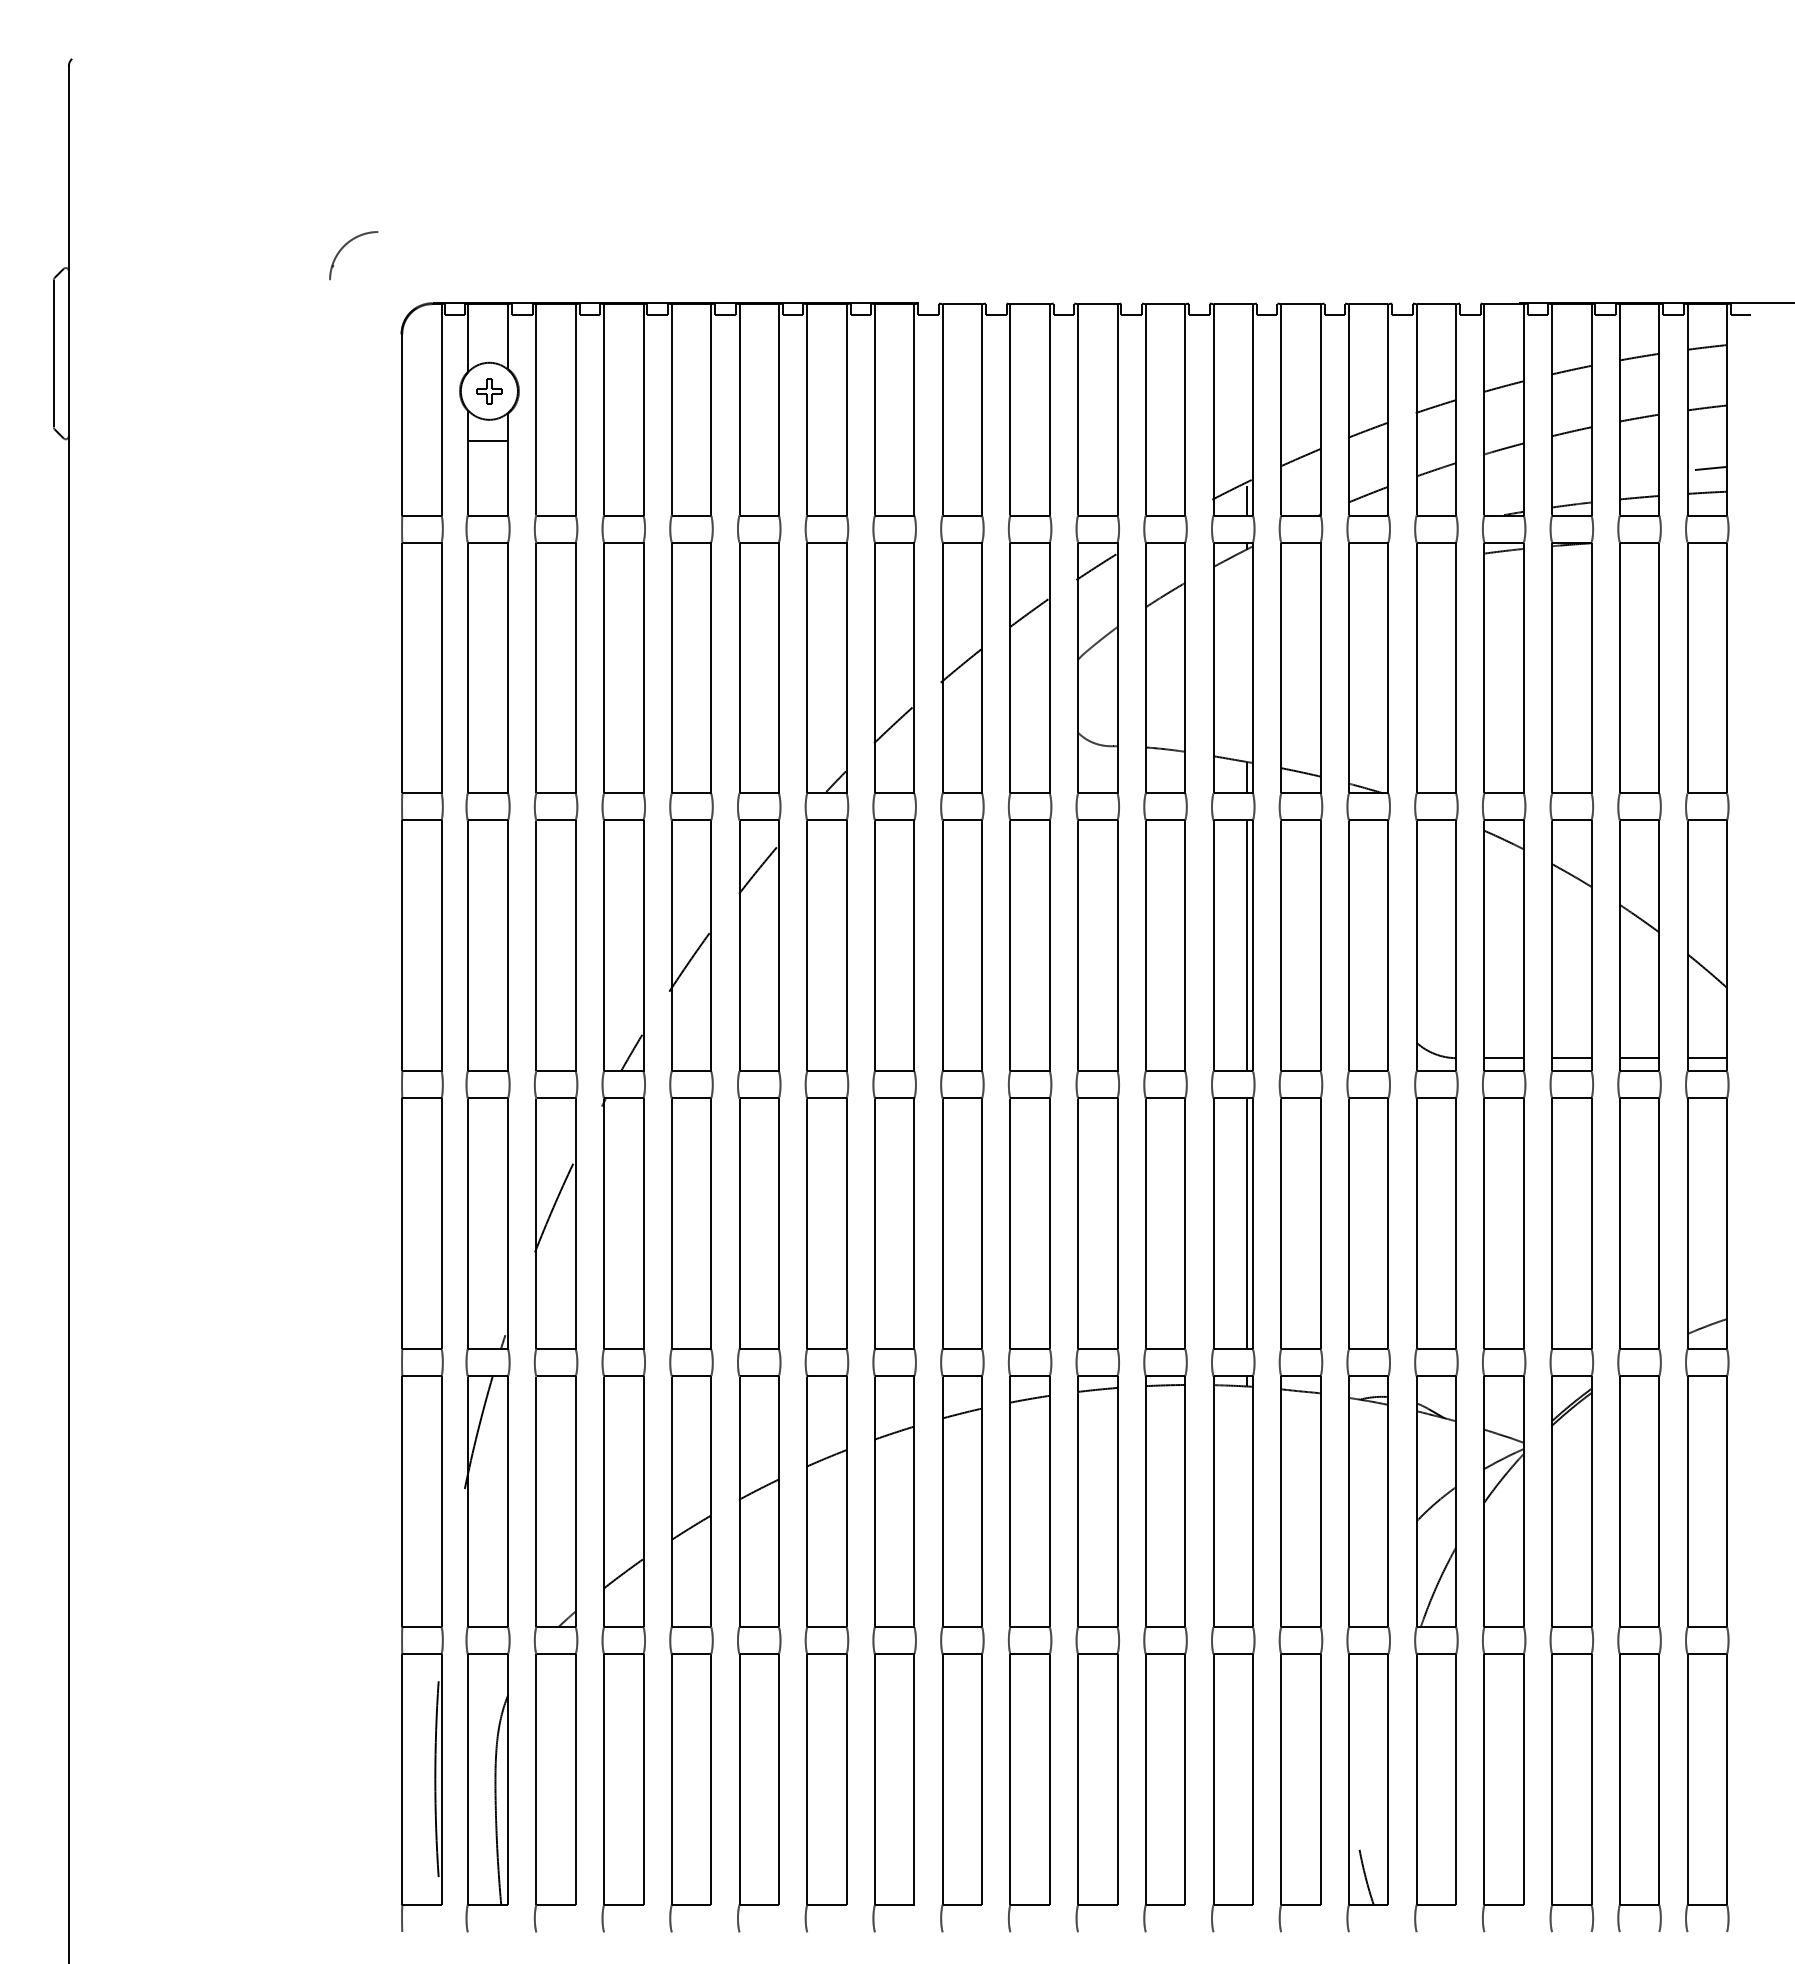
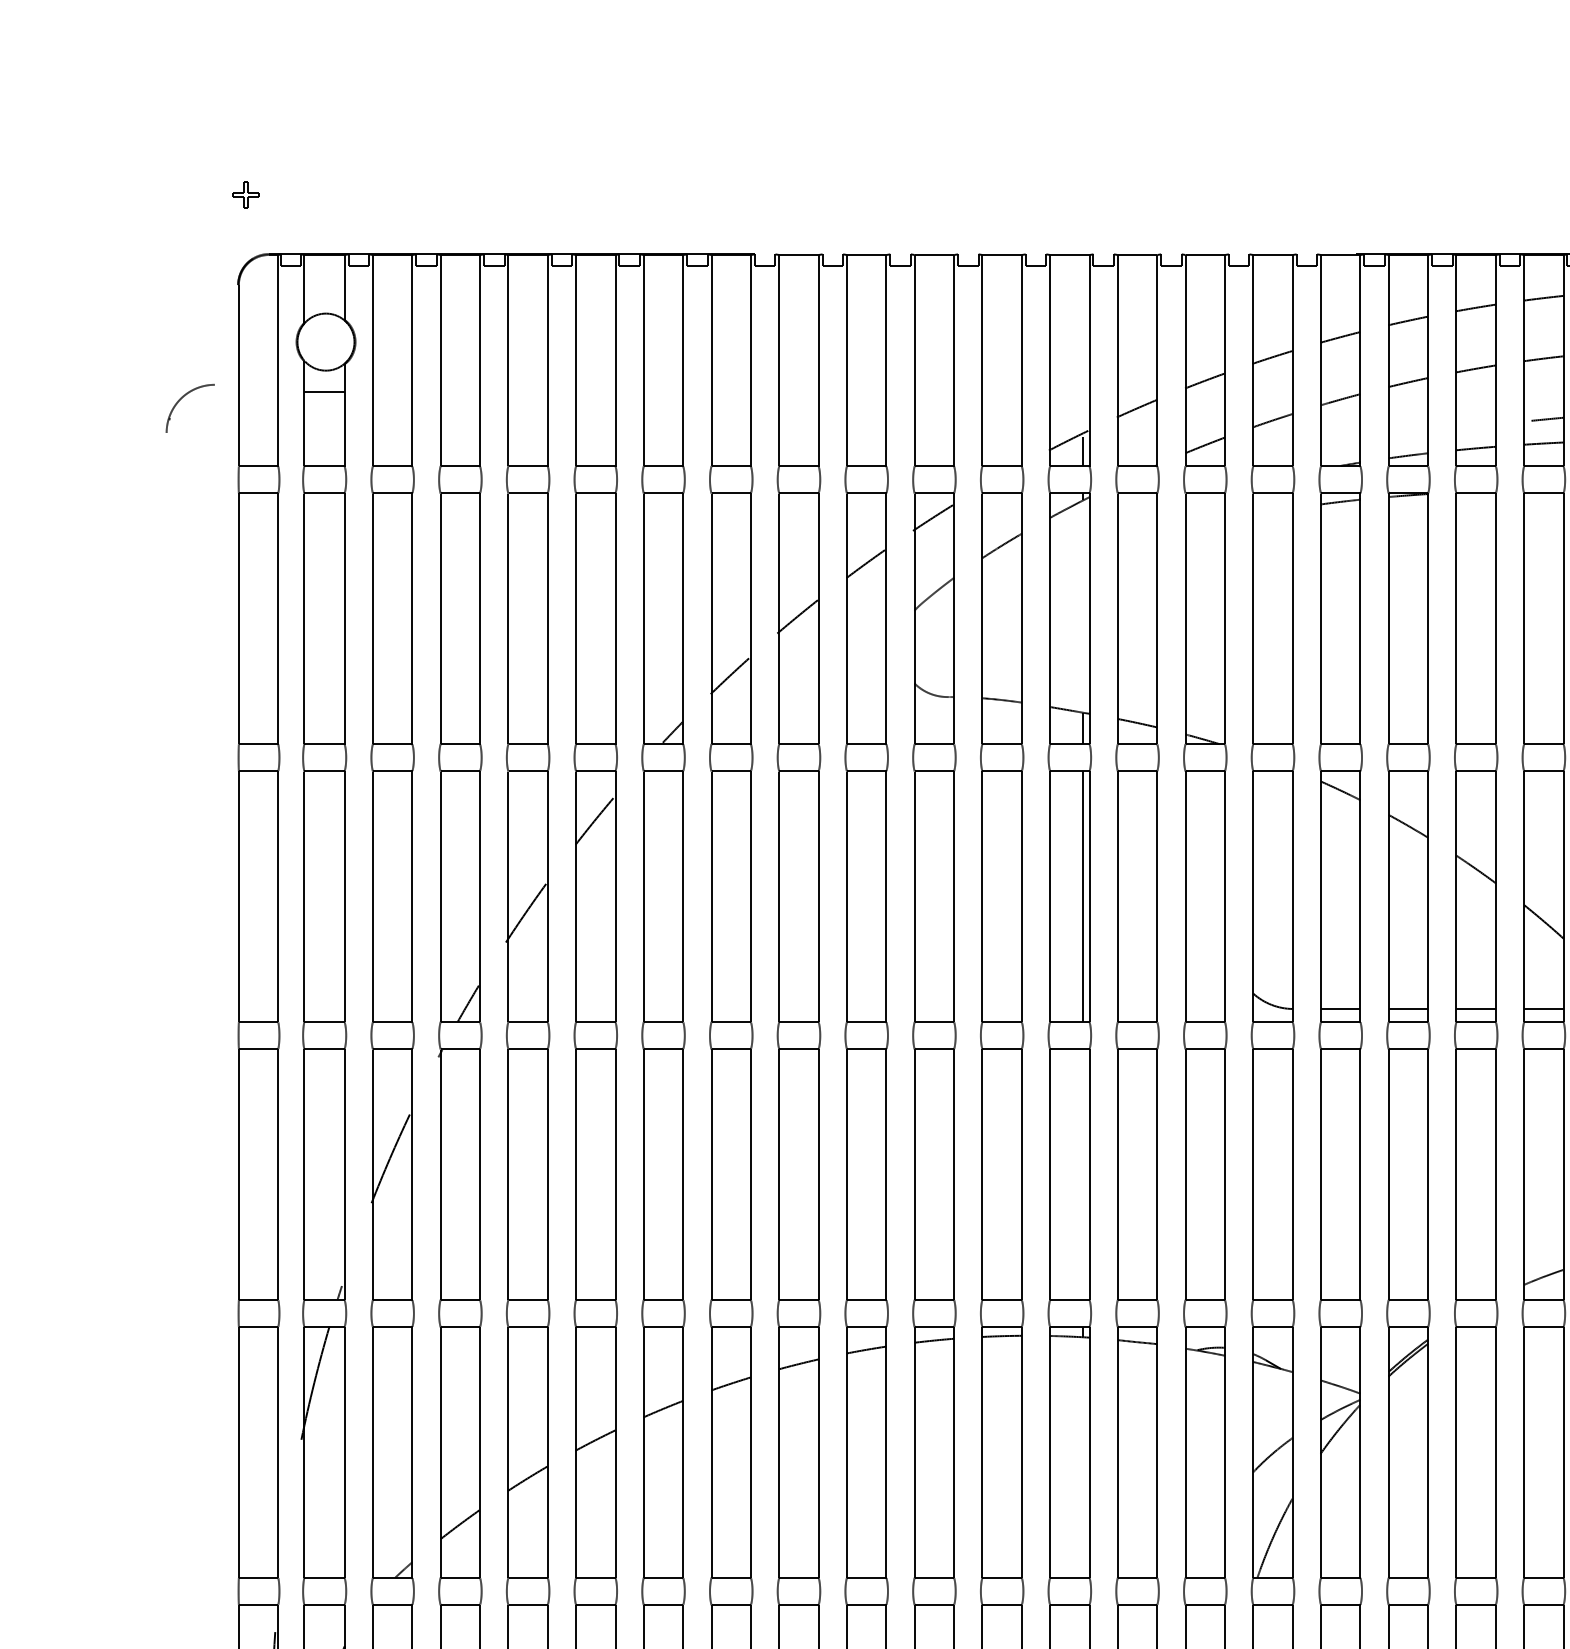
part: (345, 246) -> (182, 399), moved
part: (489, 391) -> (246, 195), moved
line: (1246, 1223) -> (1083, 1174), removed

